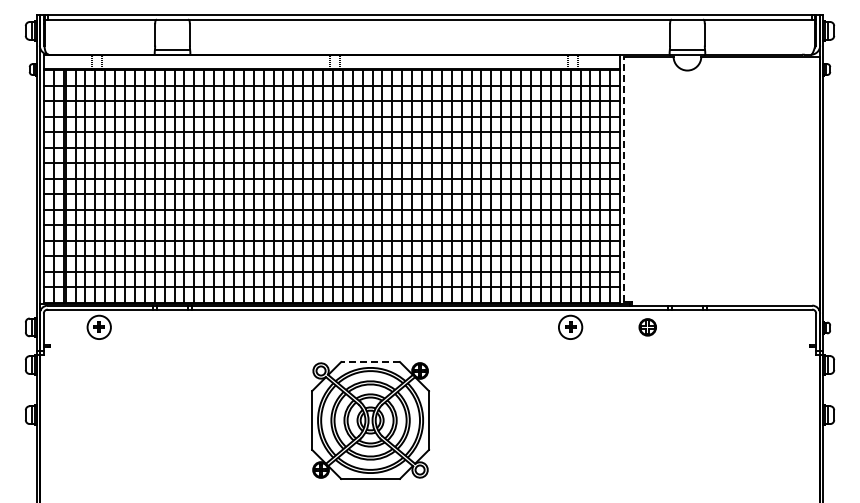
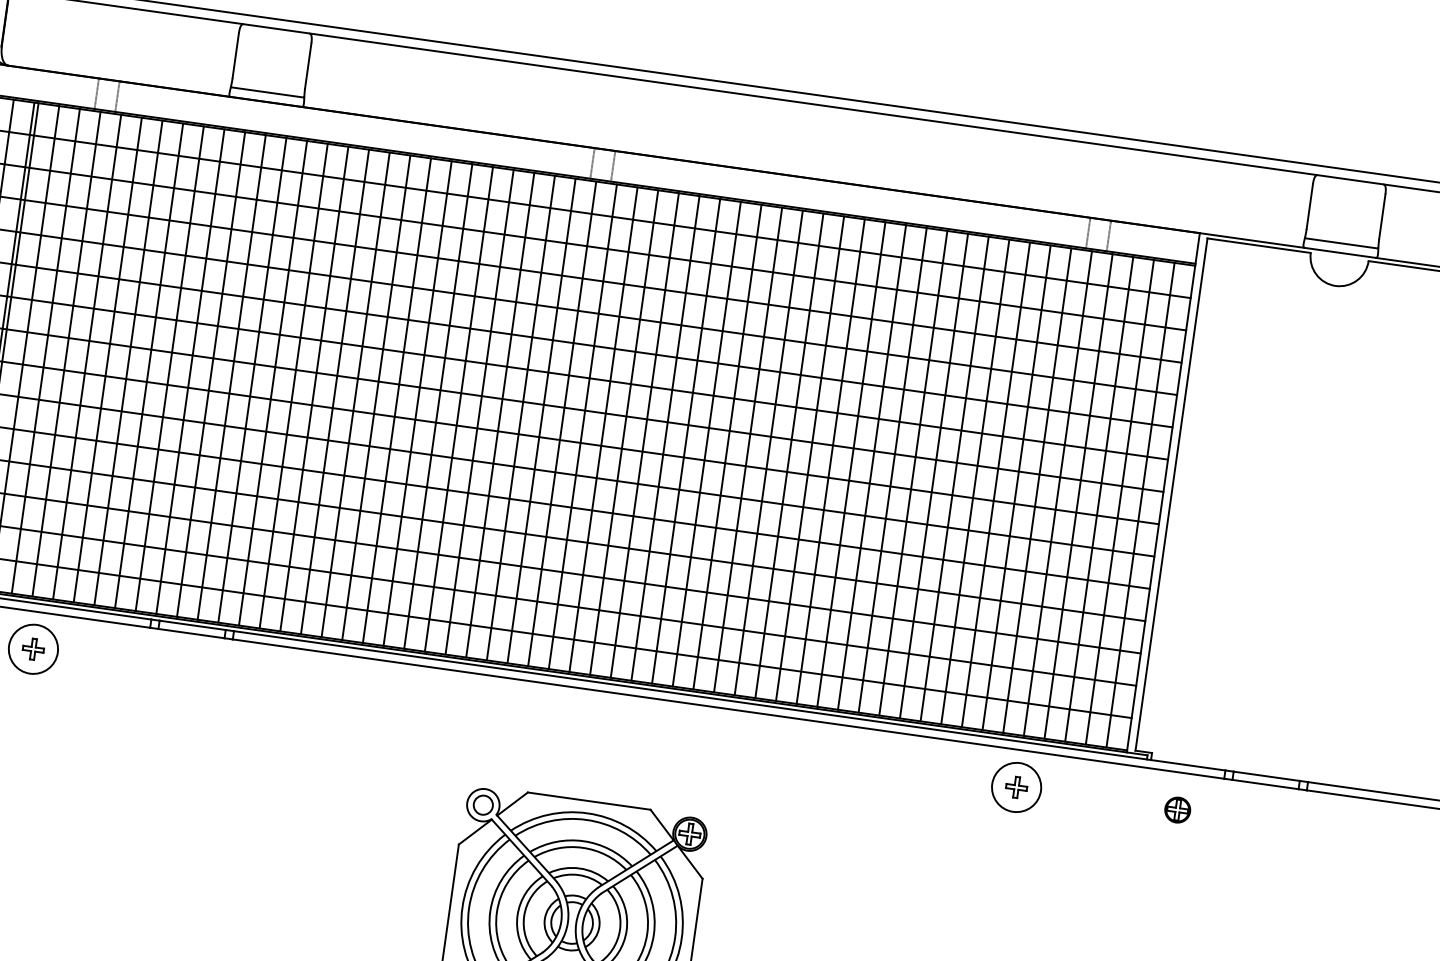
line: (624, 179) -> (1172, 494), dashed -> solid
part: (647, 327) -> (1176, 810), size x0.71
line: (370, 362) -> (588, 801), dashed -> solid

